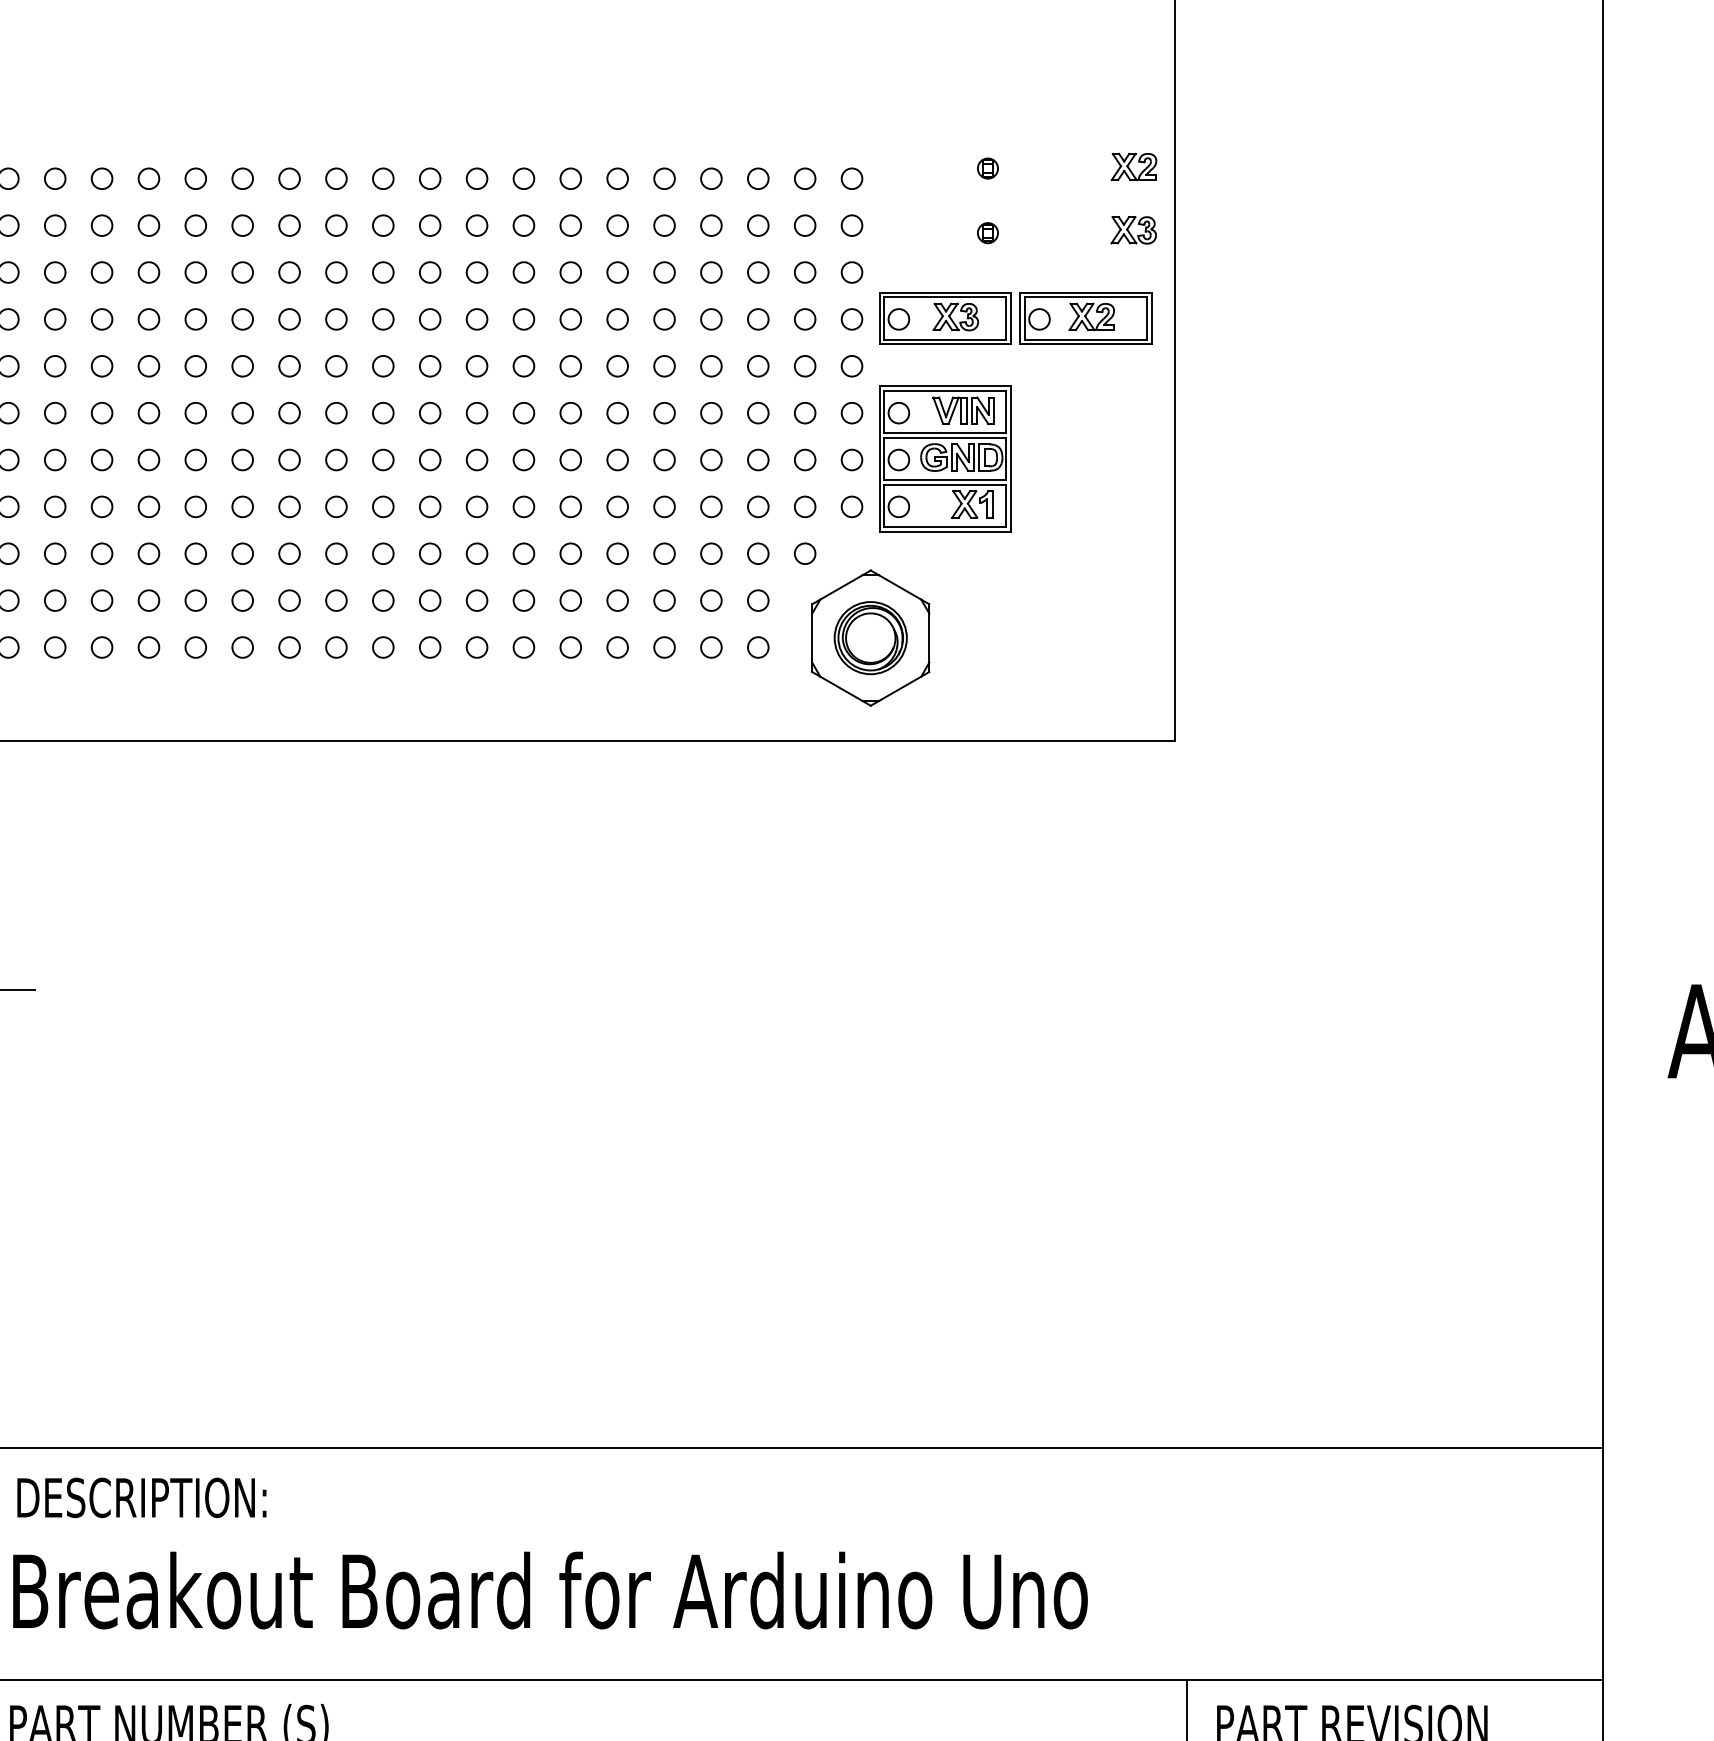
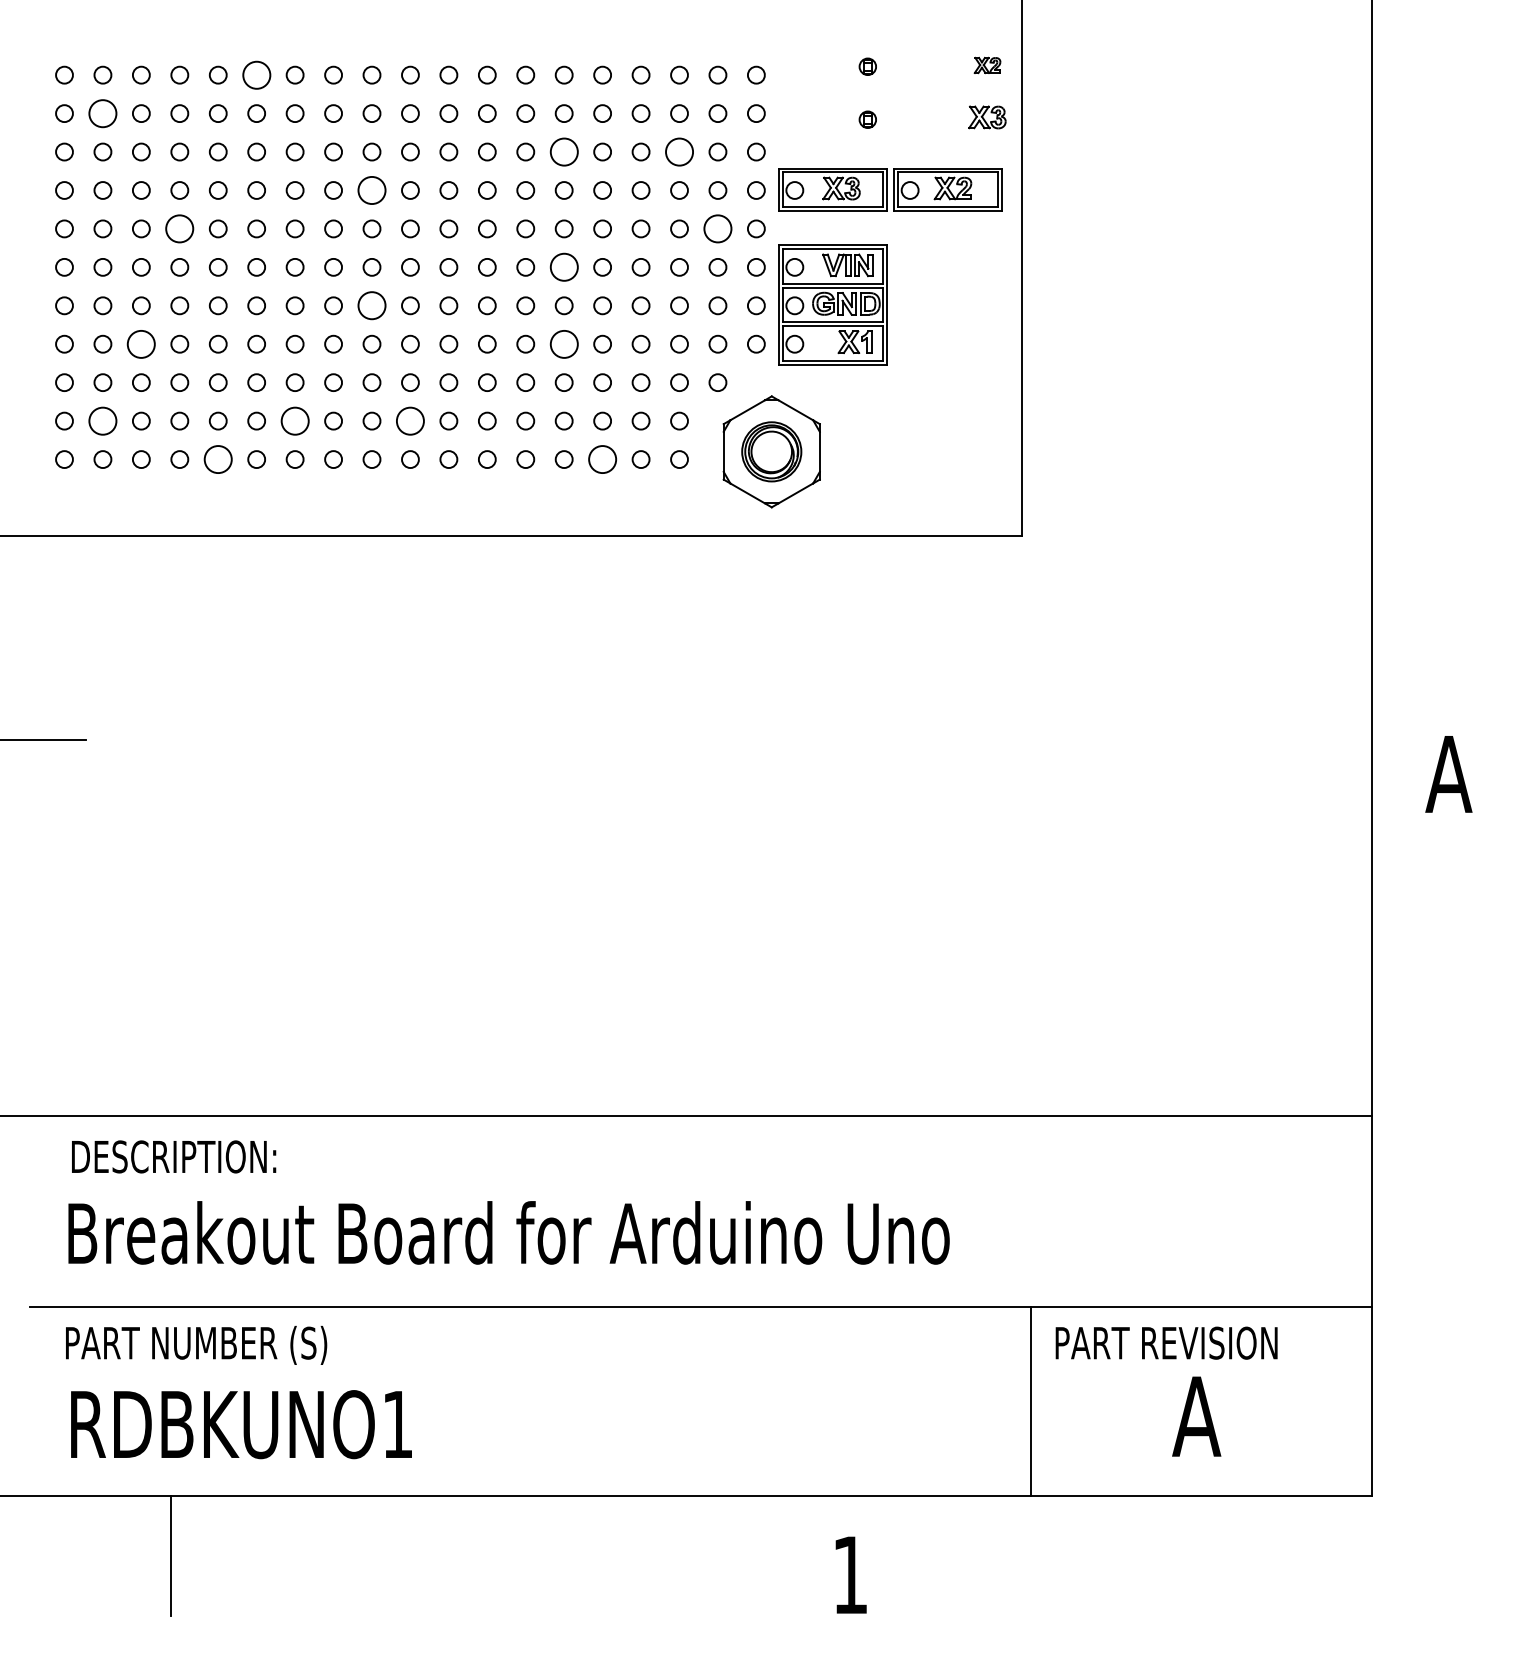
part: (1133, 166) -> (987, 65), size x0.7
circle: (242, 177) -> (256, 74), size x1.6
circle: (54, 225) -> (102, 113), size x1.6
circle: (616, 271) -> (563, 151), size x1.6
circle: (758, 271) -> (679, 151), size x1.6
circle: (382, 319) -> (371, 190), size x1.6
circle: (148, 365) -> (179, 228), size x1.6
circle: (804, 365) -> (717, 228), size x1.6
circle: (616, 413) -> (563, 267), size x1.6
circle: (382, 459) -> (371, 305), size x1.6
circle: (102, 505) -> (141, 343), size x1.6
circle: (616, 505) -> (563, 343), size x1.6
circle: (54, 599) -> (102, 420), size x1.6
circle: (288, 599) -> (294, 420), size x1.6
circle: (430, 599) -> (410, 420), size x1.6
circle: (194, 647) -> (217, 459), size x1.6
circle: (664, 647) -> (602, 459), size x1.6

